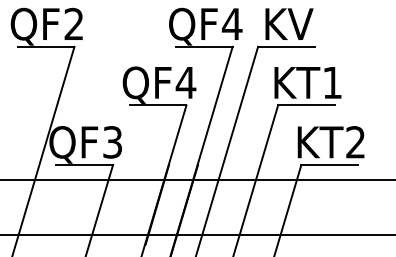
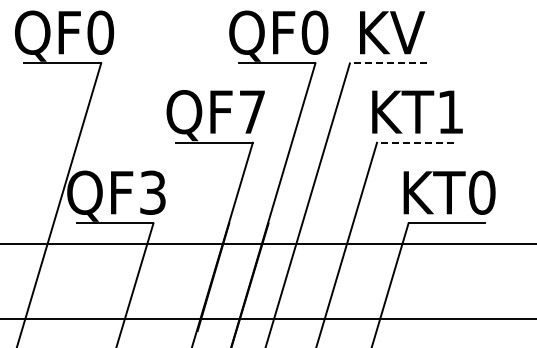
text: (73, 24) -> (100, 32), QF2 -> QF0
text: (231, 24) -> (314, 32), QF4 -> QF0
line: (285, 46) -> (387, 63), solid -> dashed
text: (186, 82) -> (252, 111), QF4 -> QF7
line: (305, 105) -> (414, 142), solid -> dashed
text: (355, 142) -> (482, 192), KT2 -> KT0

